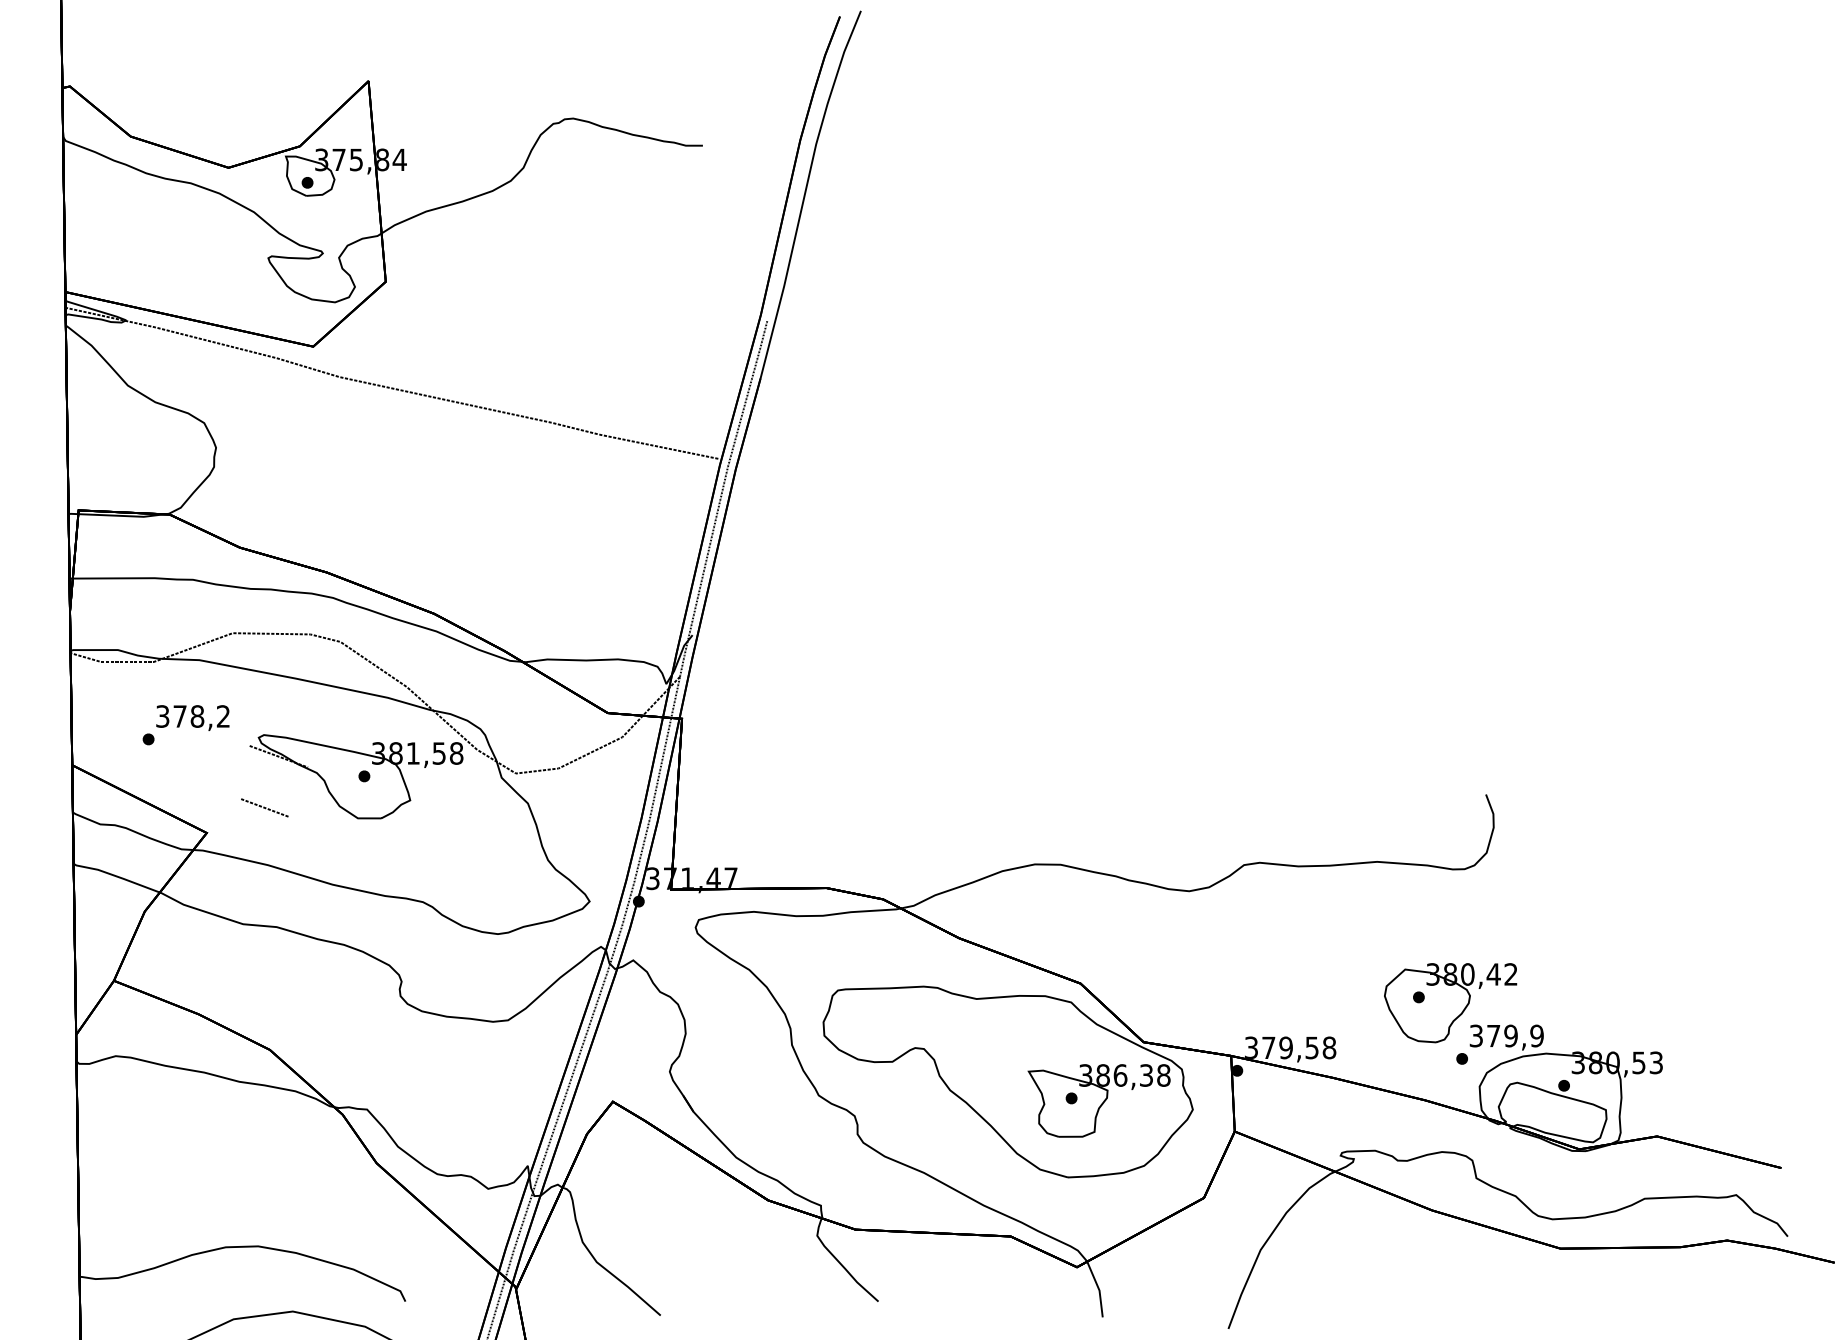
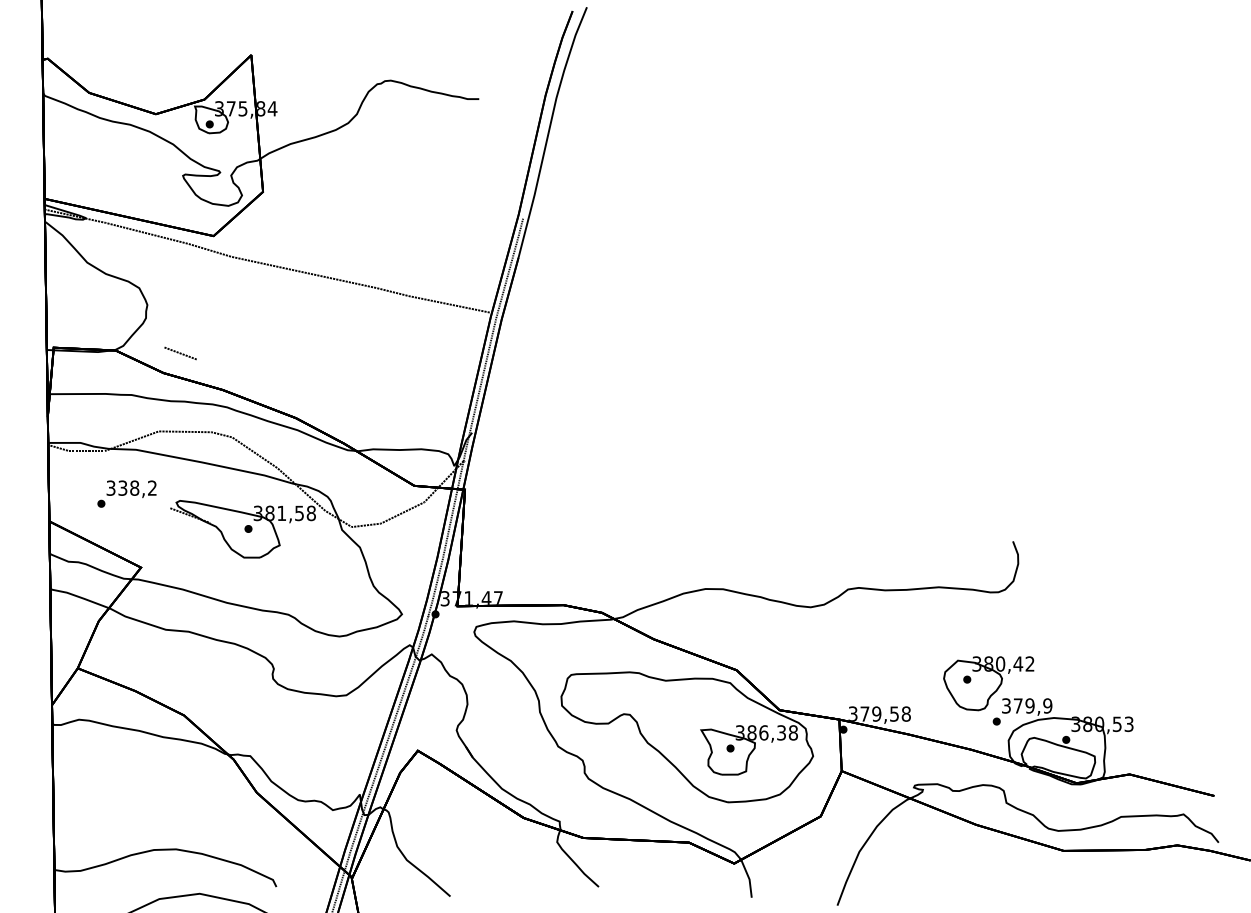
text: (179, 715) -> (122, 487), 378,2 -> 338,2
line: (264, 807) -> (180, 353), moved

